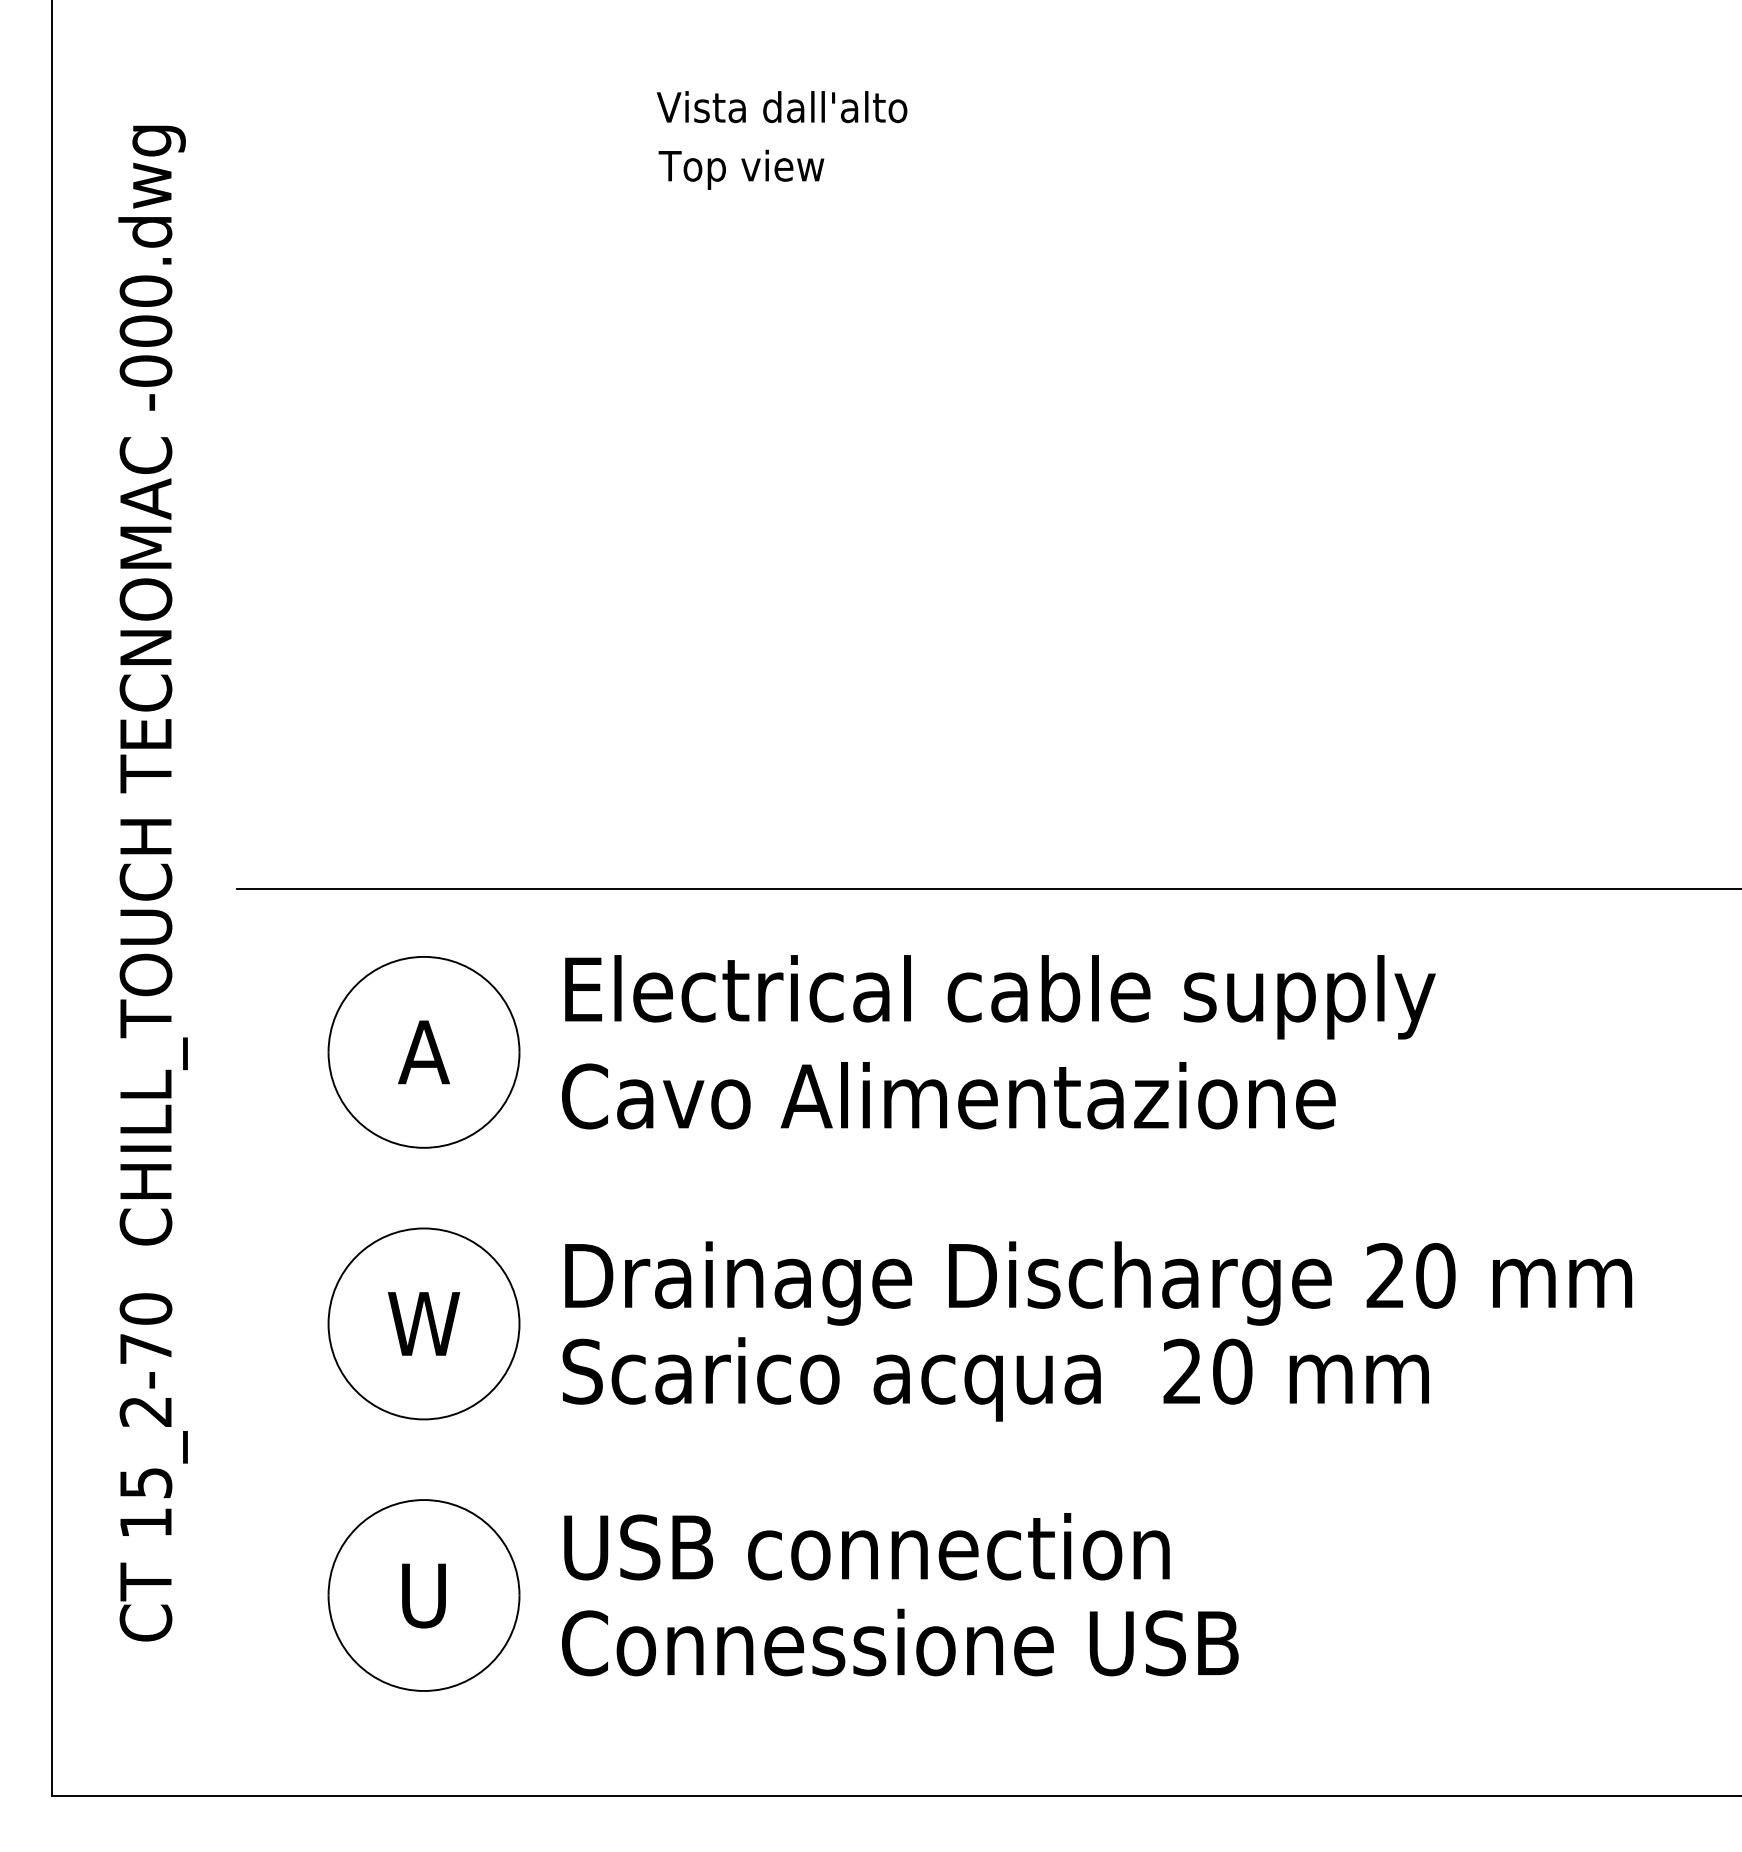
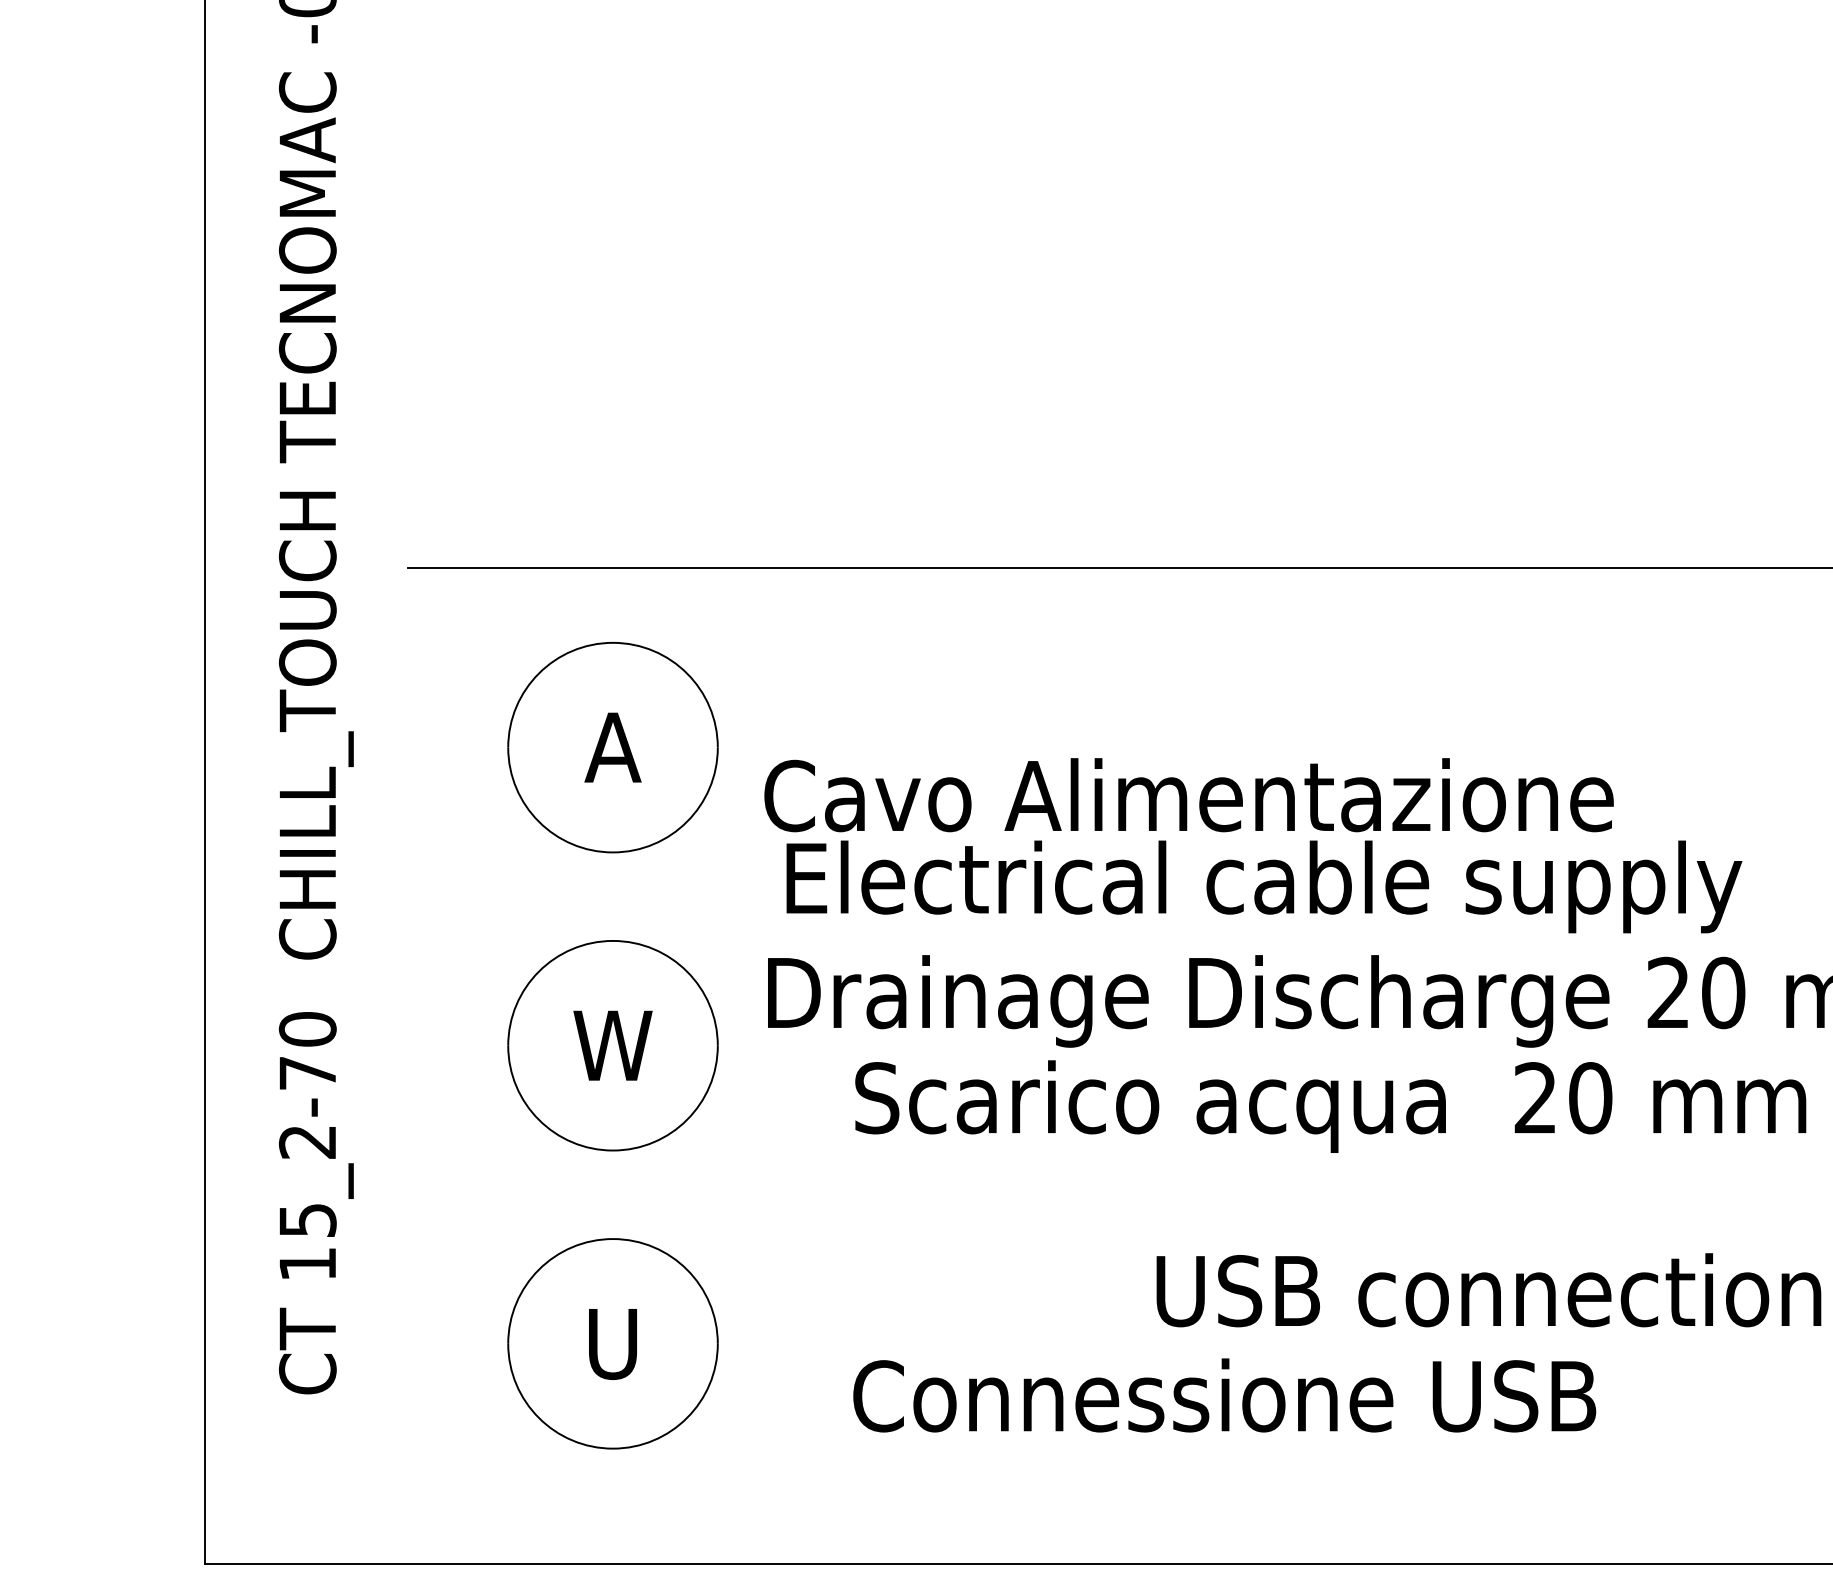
text: (1000, 997) -> (1264, 887), moved
text: (995, 1379) -> (1330, 1106), moved
text: (866, 1546) -> (1488, 1290), moved
text: (900, 1642) -> (1224, 1395), moved

